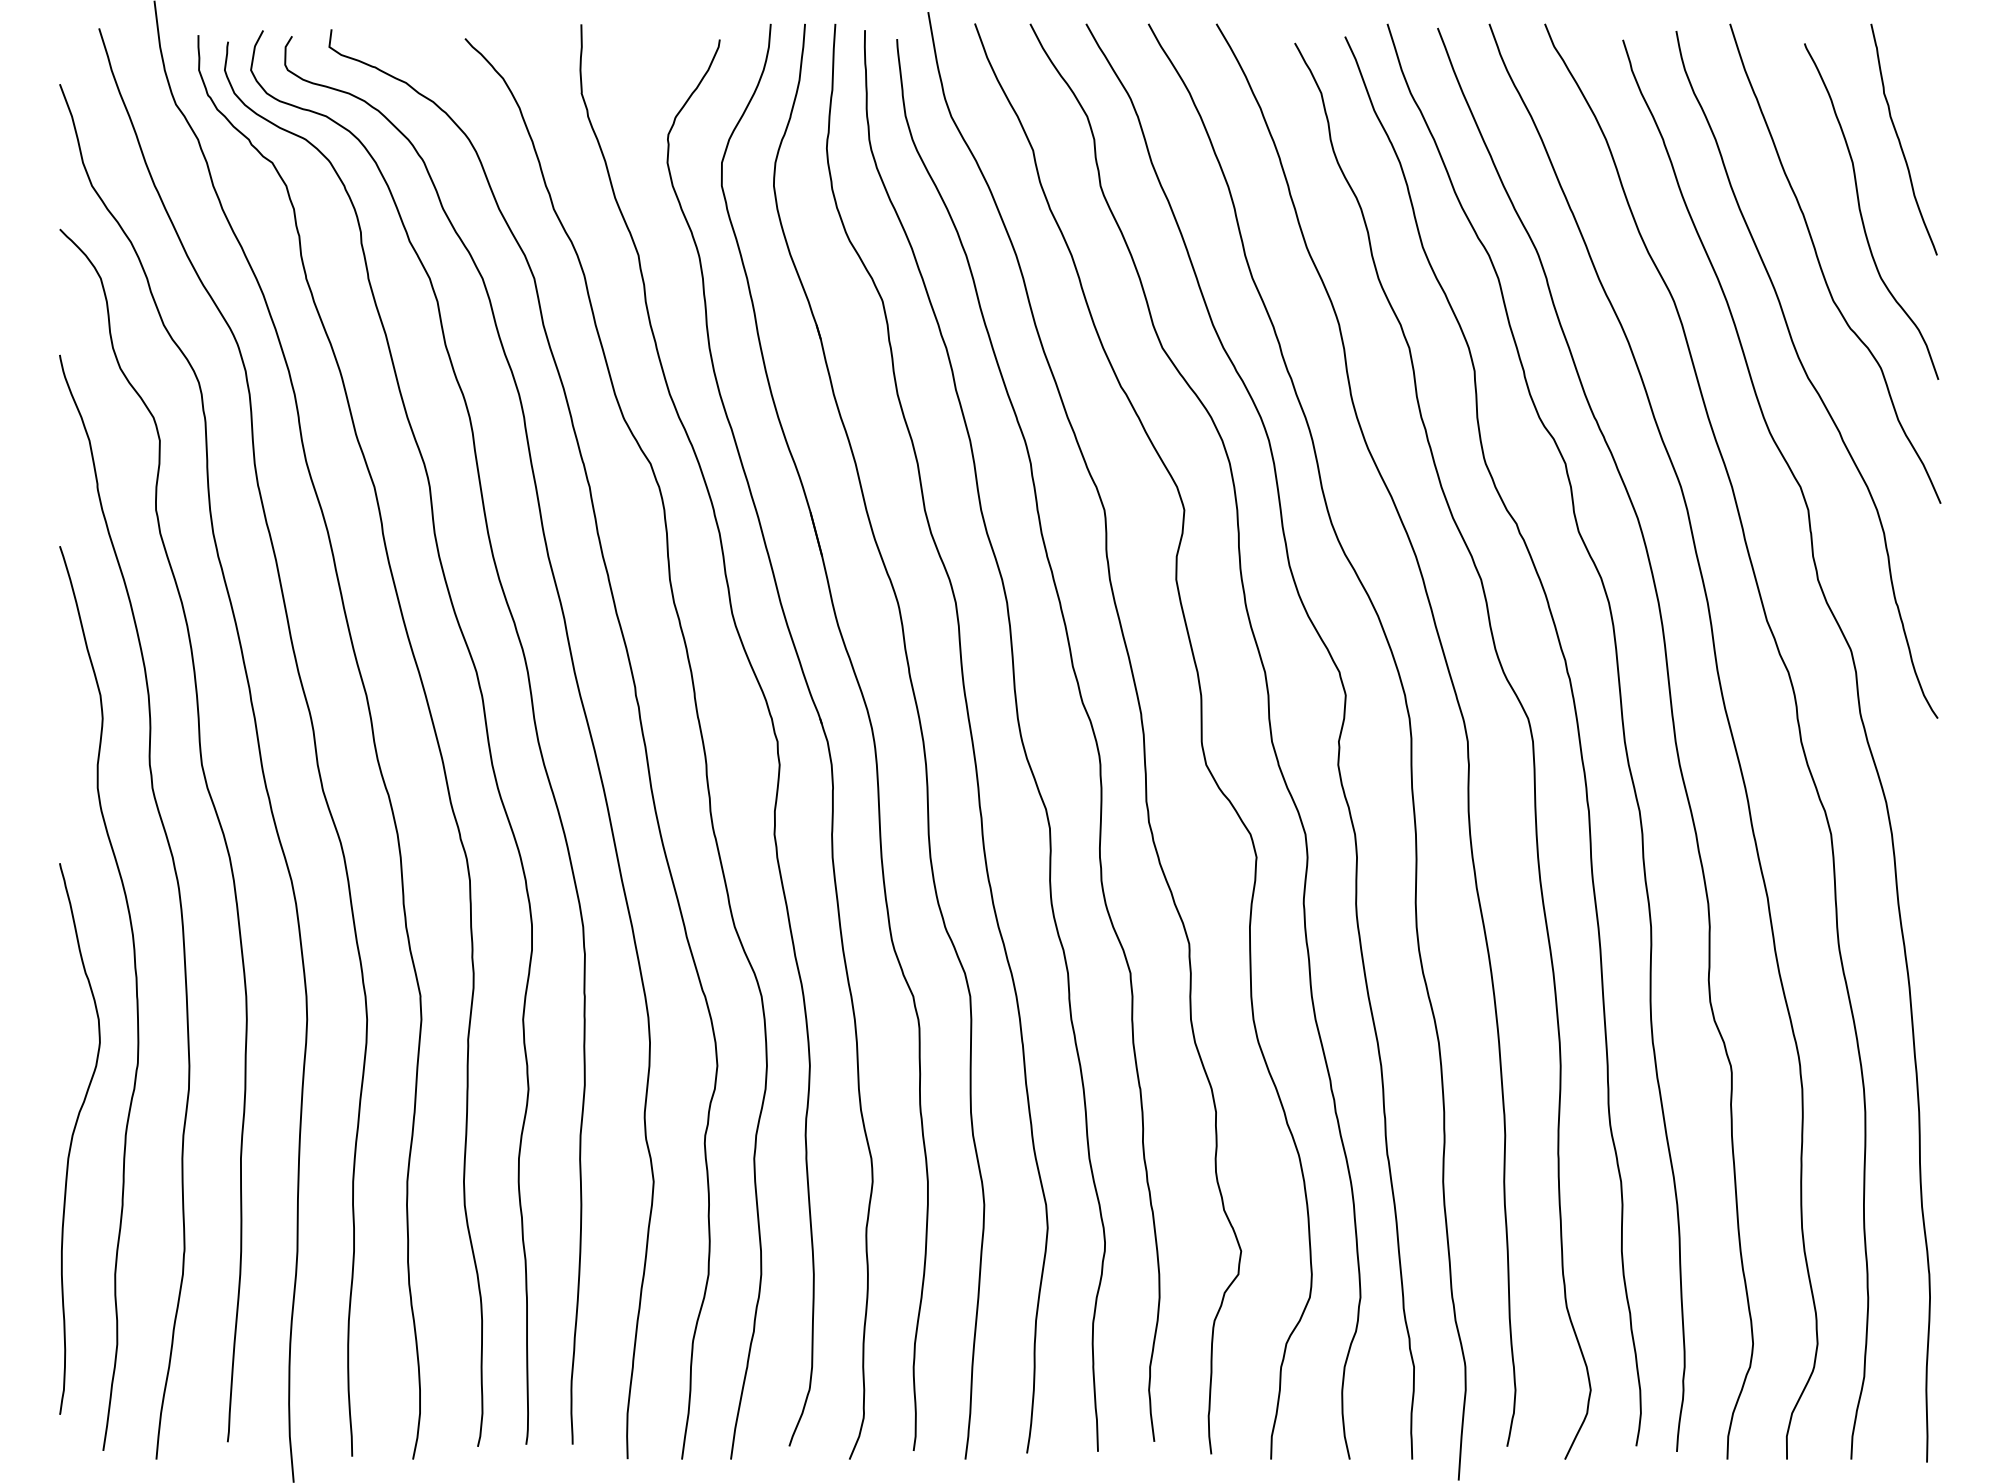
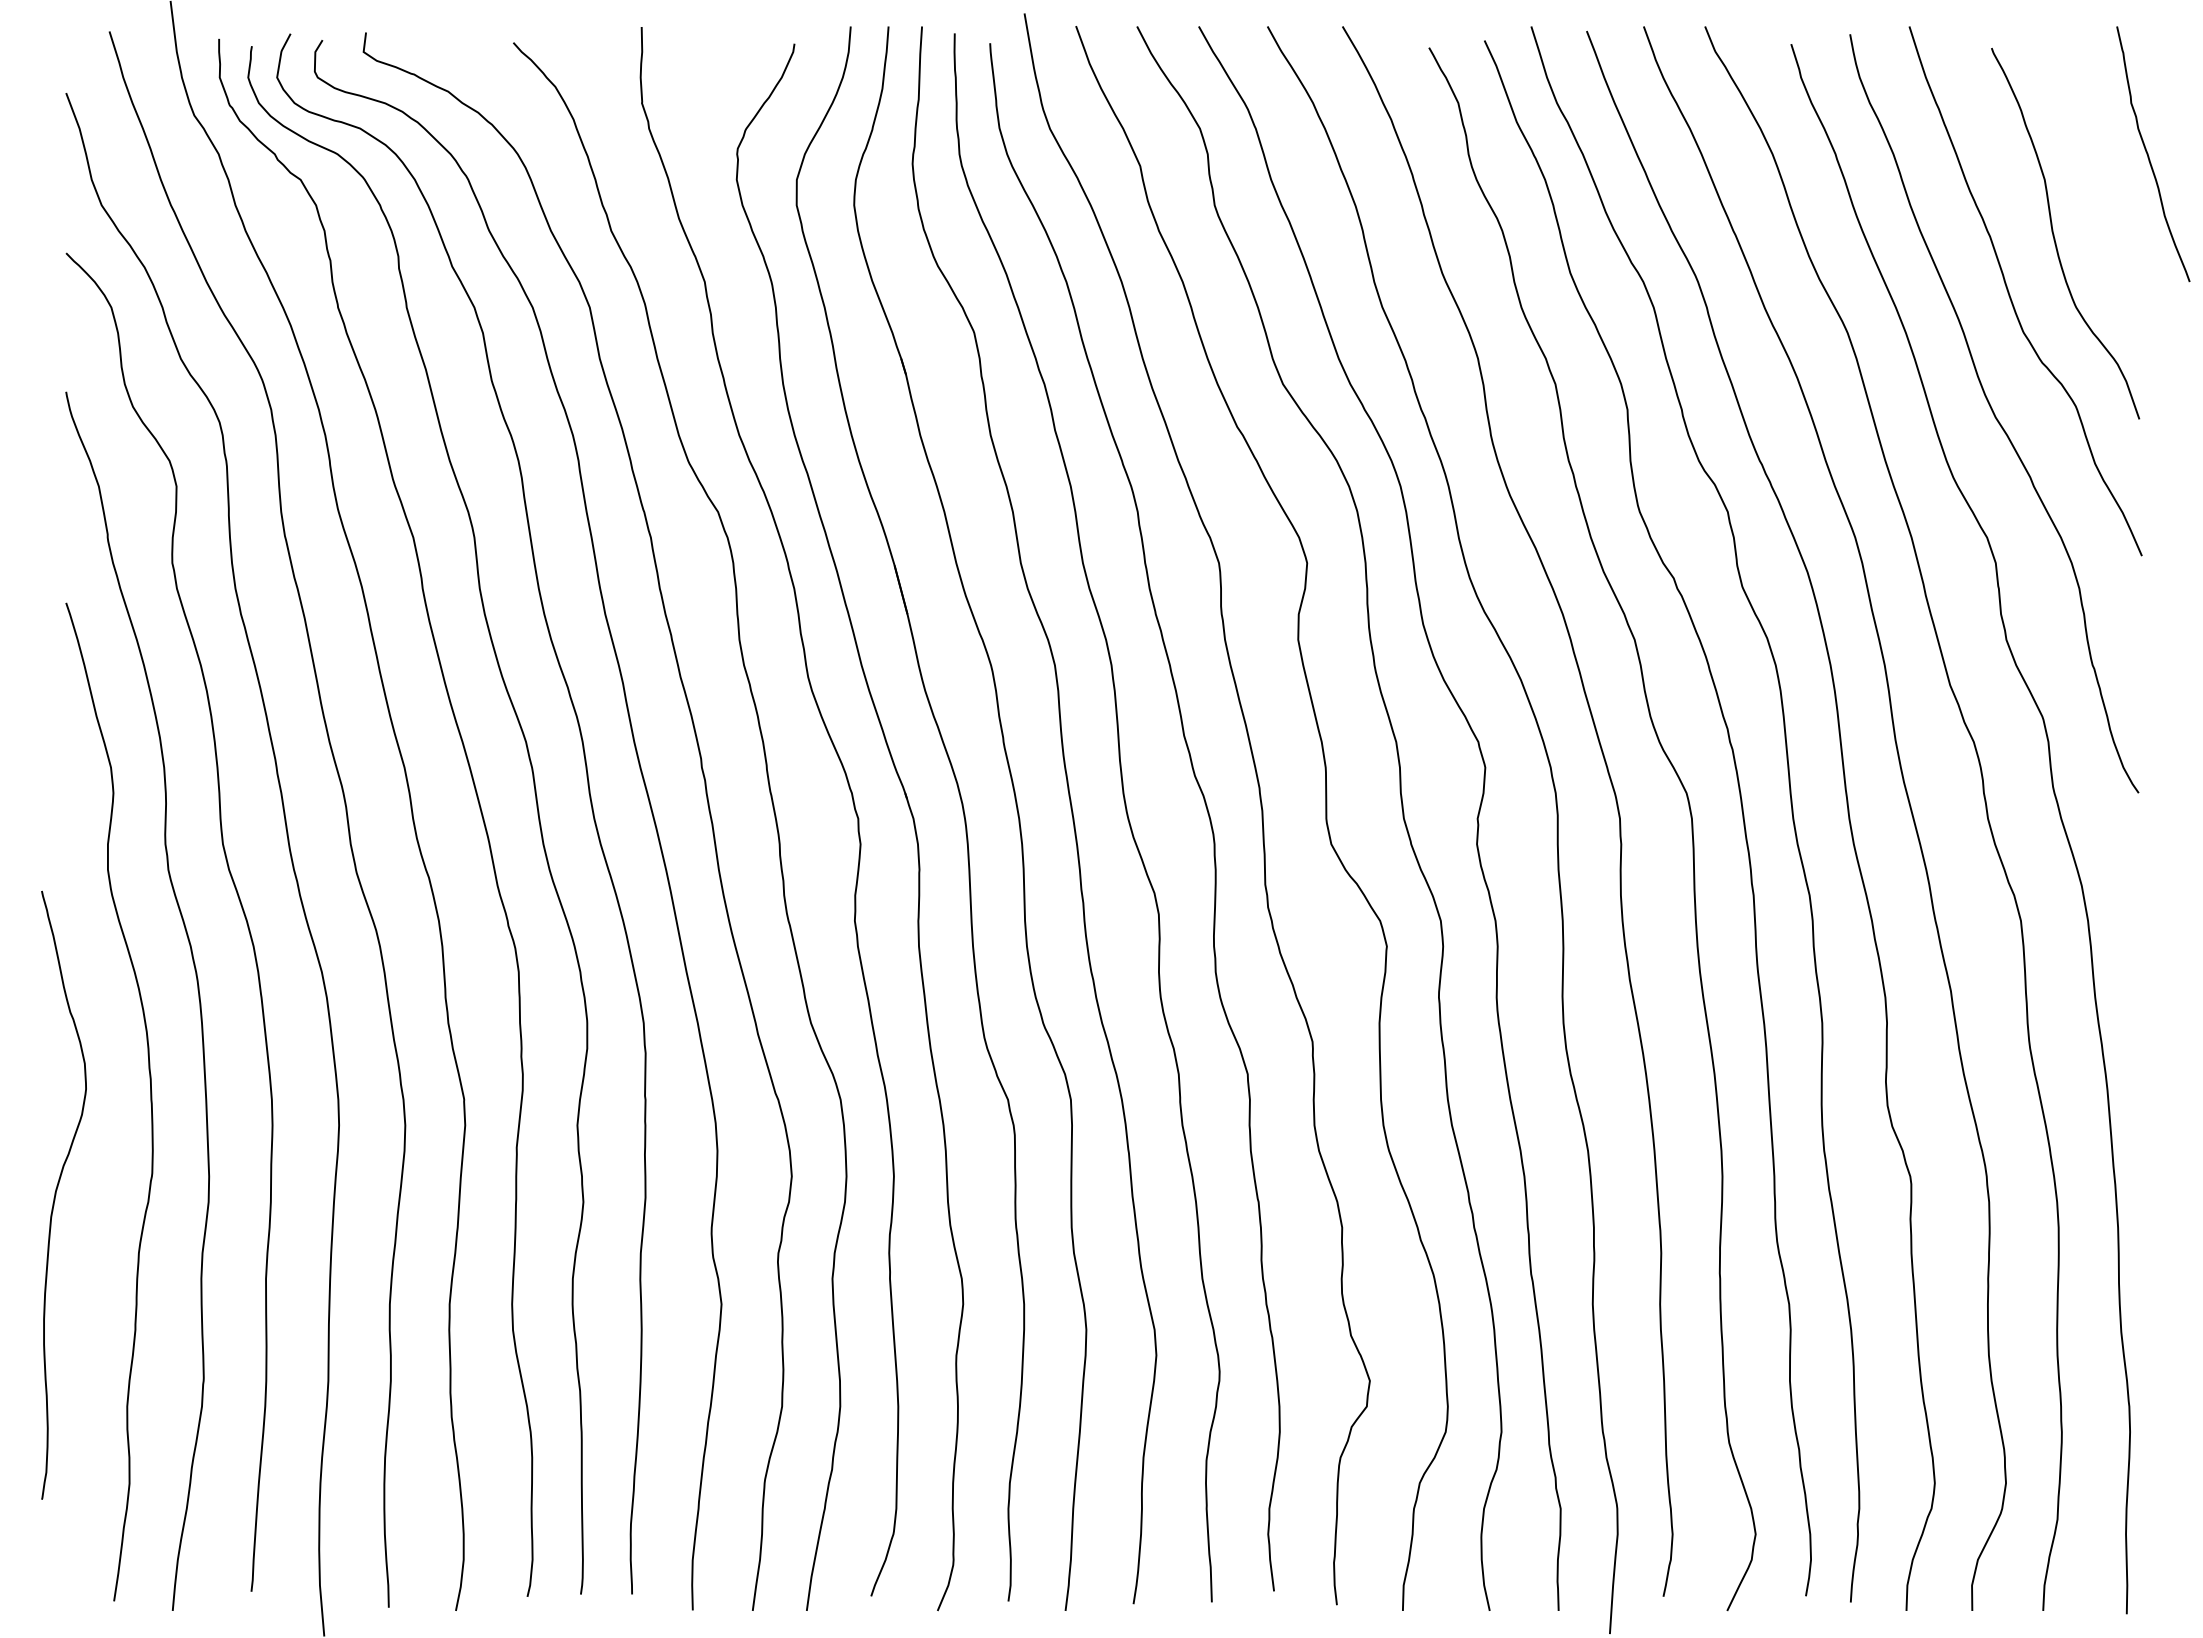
curve: (1900, 140) -> (2149, 155), moved
curve: (73, 1137) -> (56, 1193), moved

